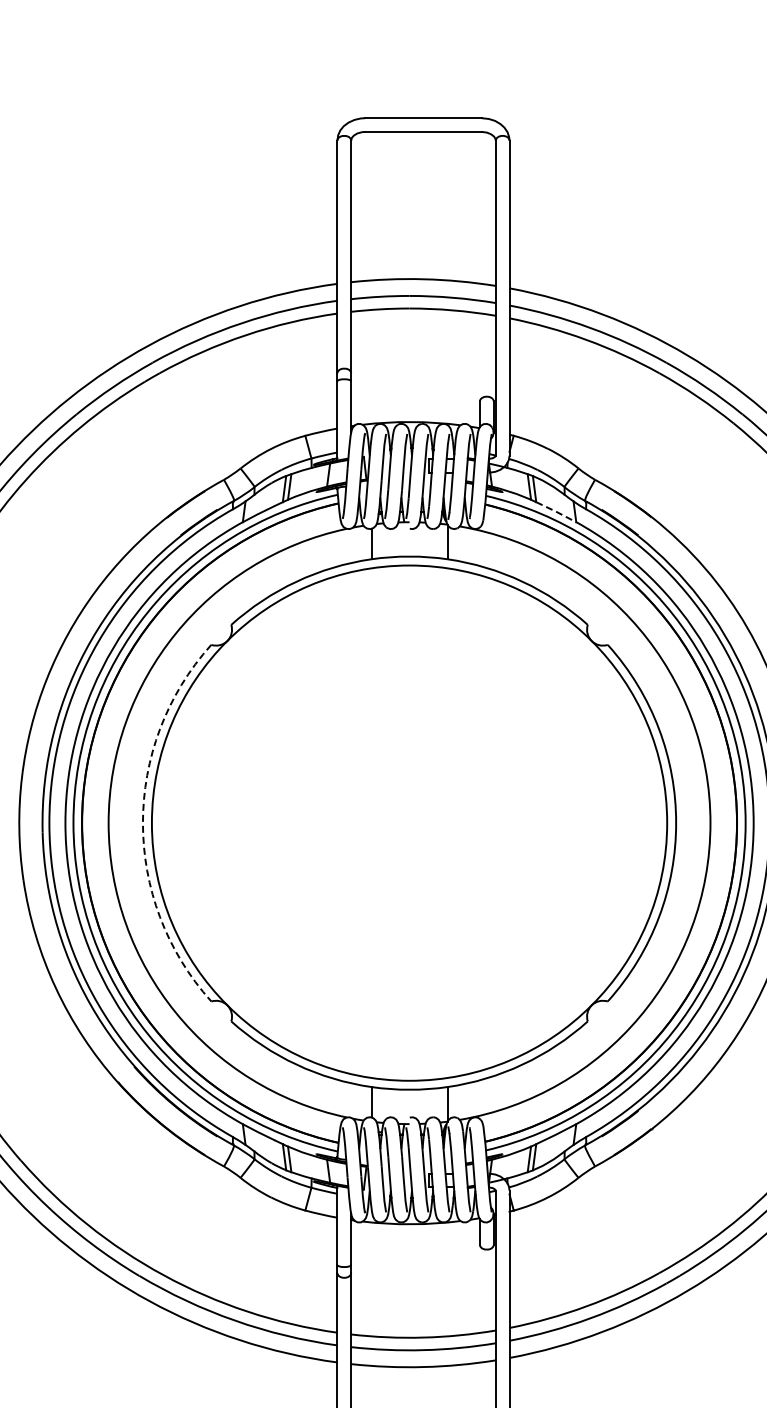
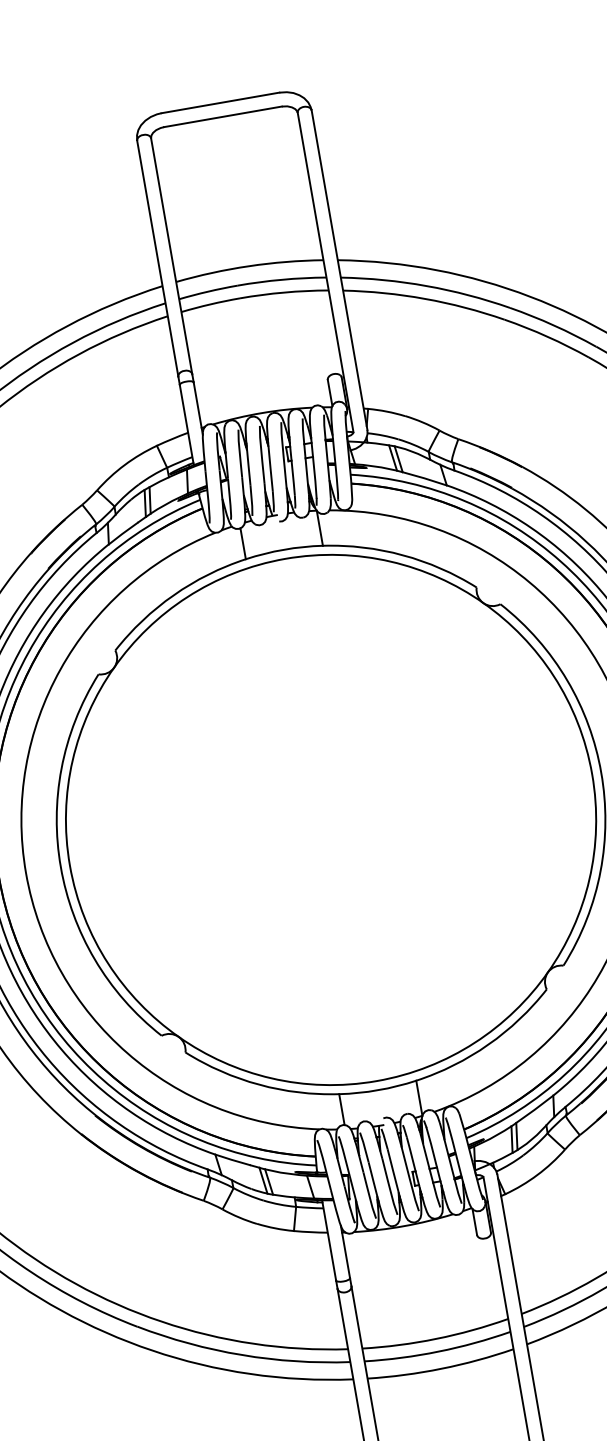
line: (556, 511) -> (424, 478), dashed -> solid
arc: (142, 823) -> (60, 867), dashed -> solid

